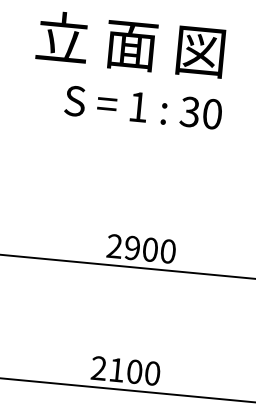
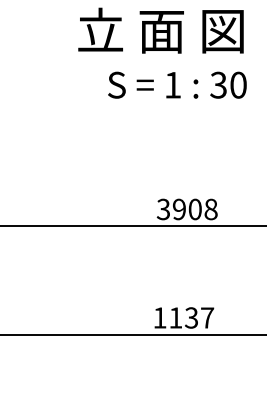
text: (140, 248) -> (186, 209), 2900 -> 3908
text: (125, 370) -> (183, 317), 2100 -> 1137

